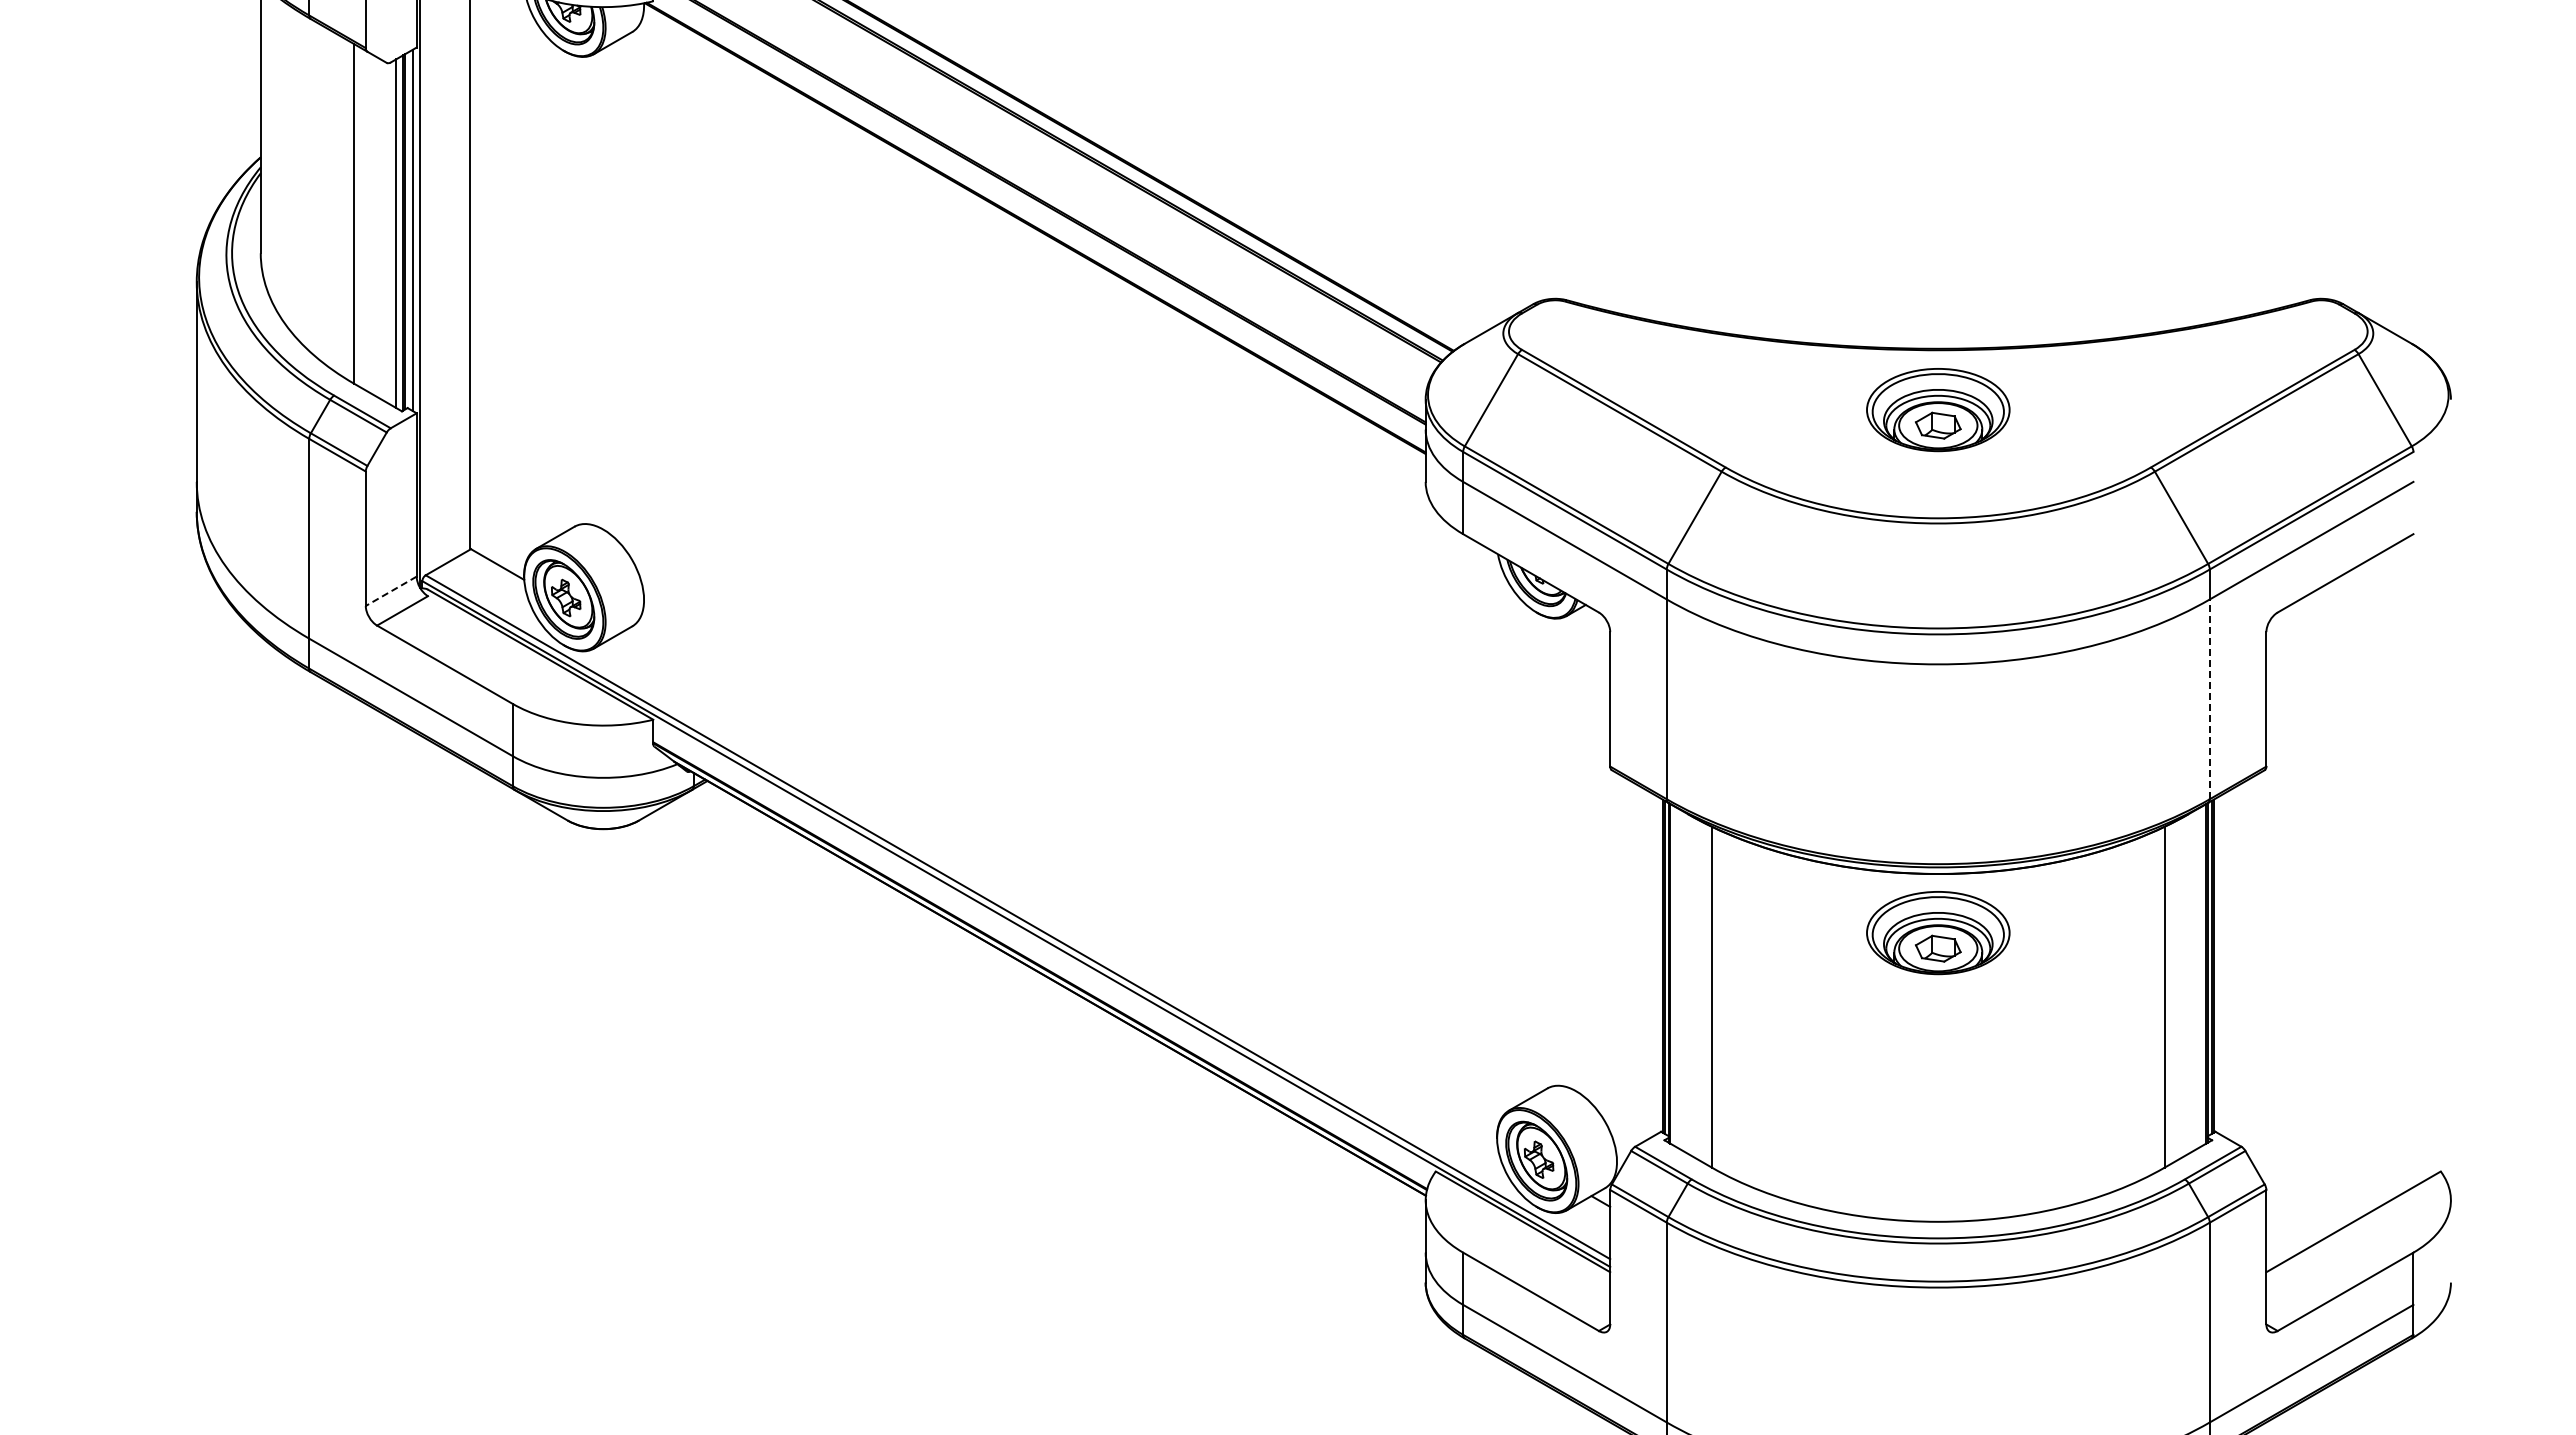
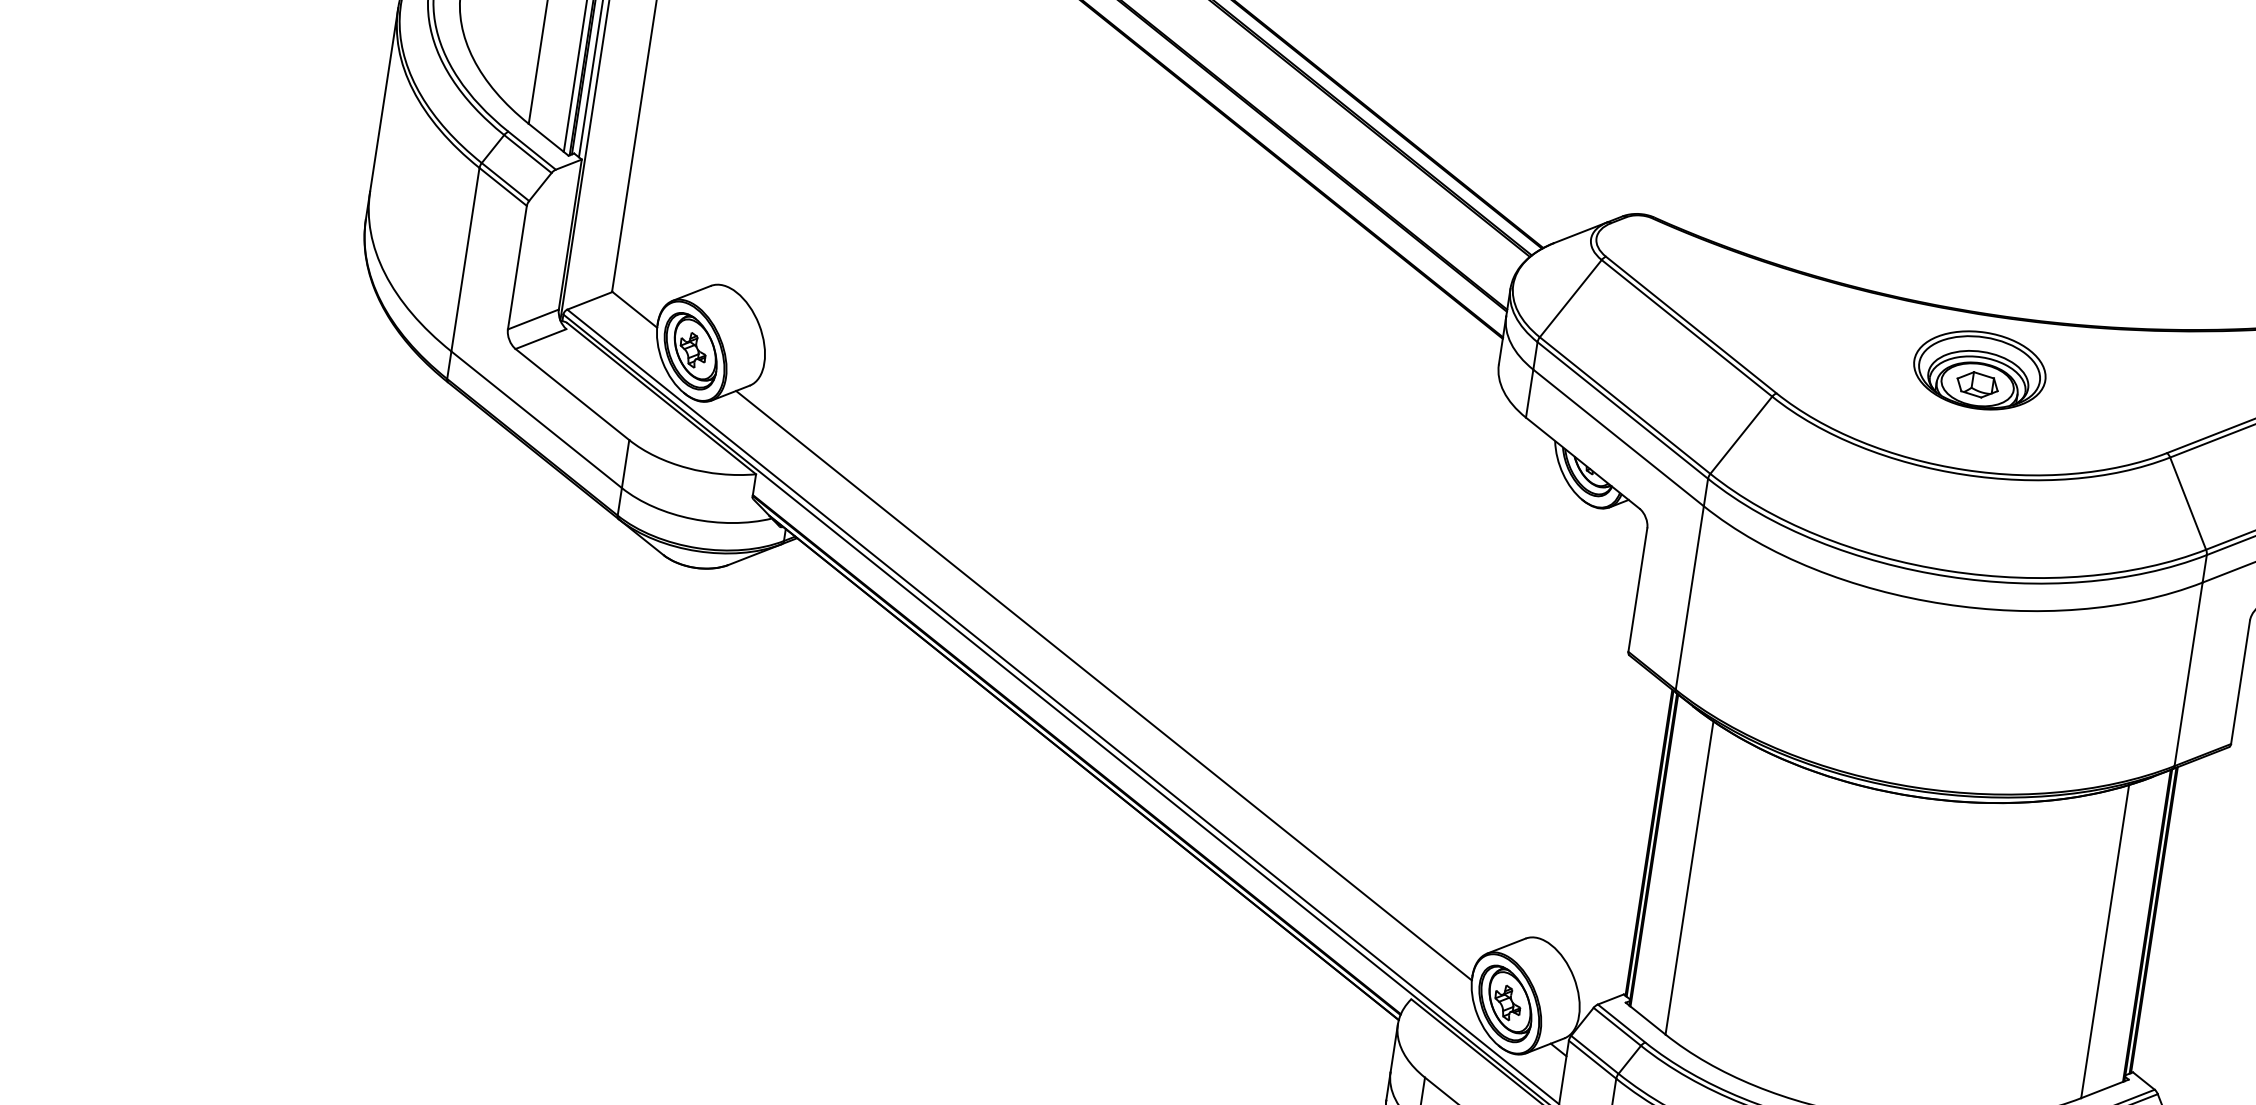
line: (390, 591) -> (532, 319), dashed -> solid
line: (2209, 699) -> (2188, 674), dashed -> solid
line: (1057, 887) -> (1103, 685), added
part: (1938, 933) -> (1906, 851), removed

